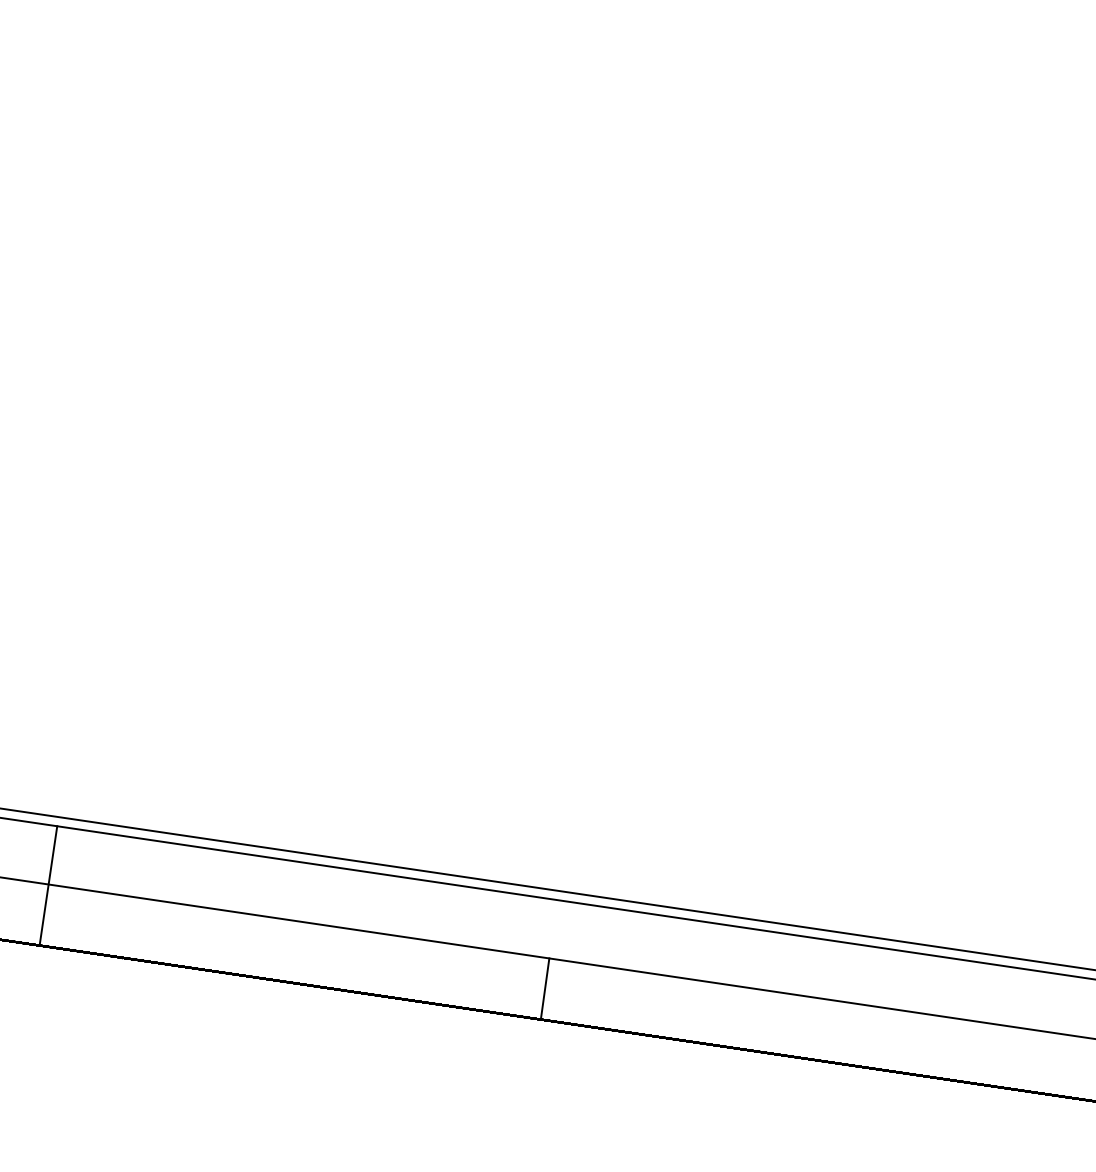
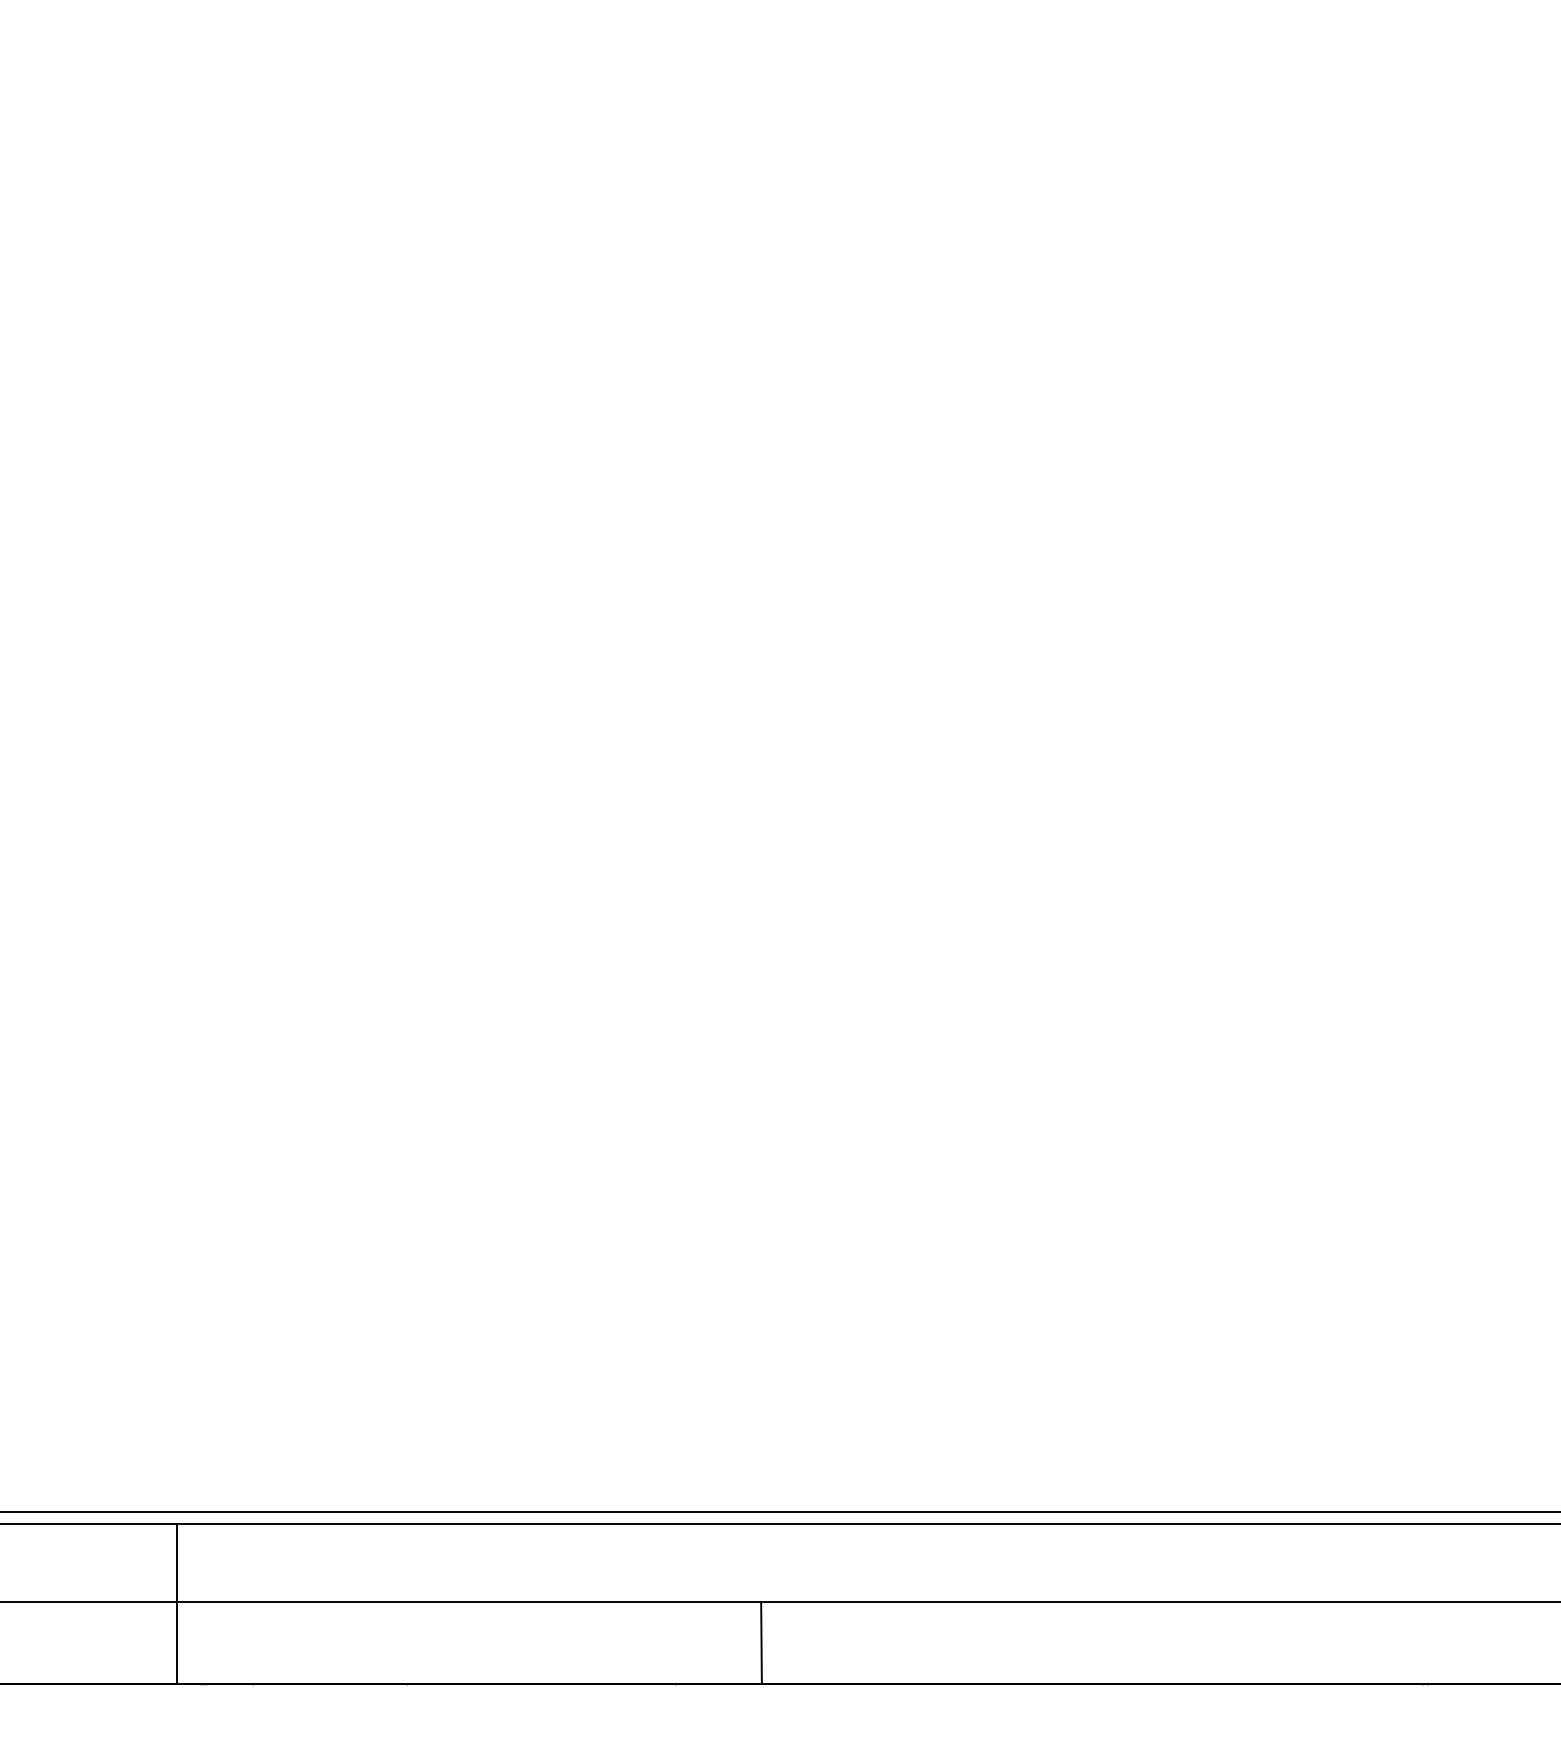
line: (48, 886) -> (177, 1604), moved

